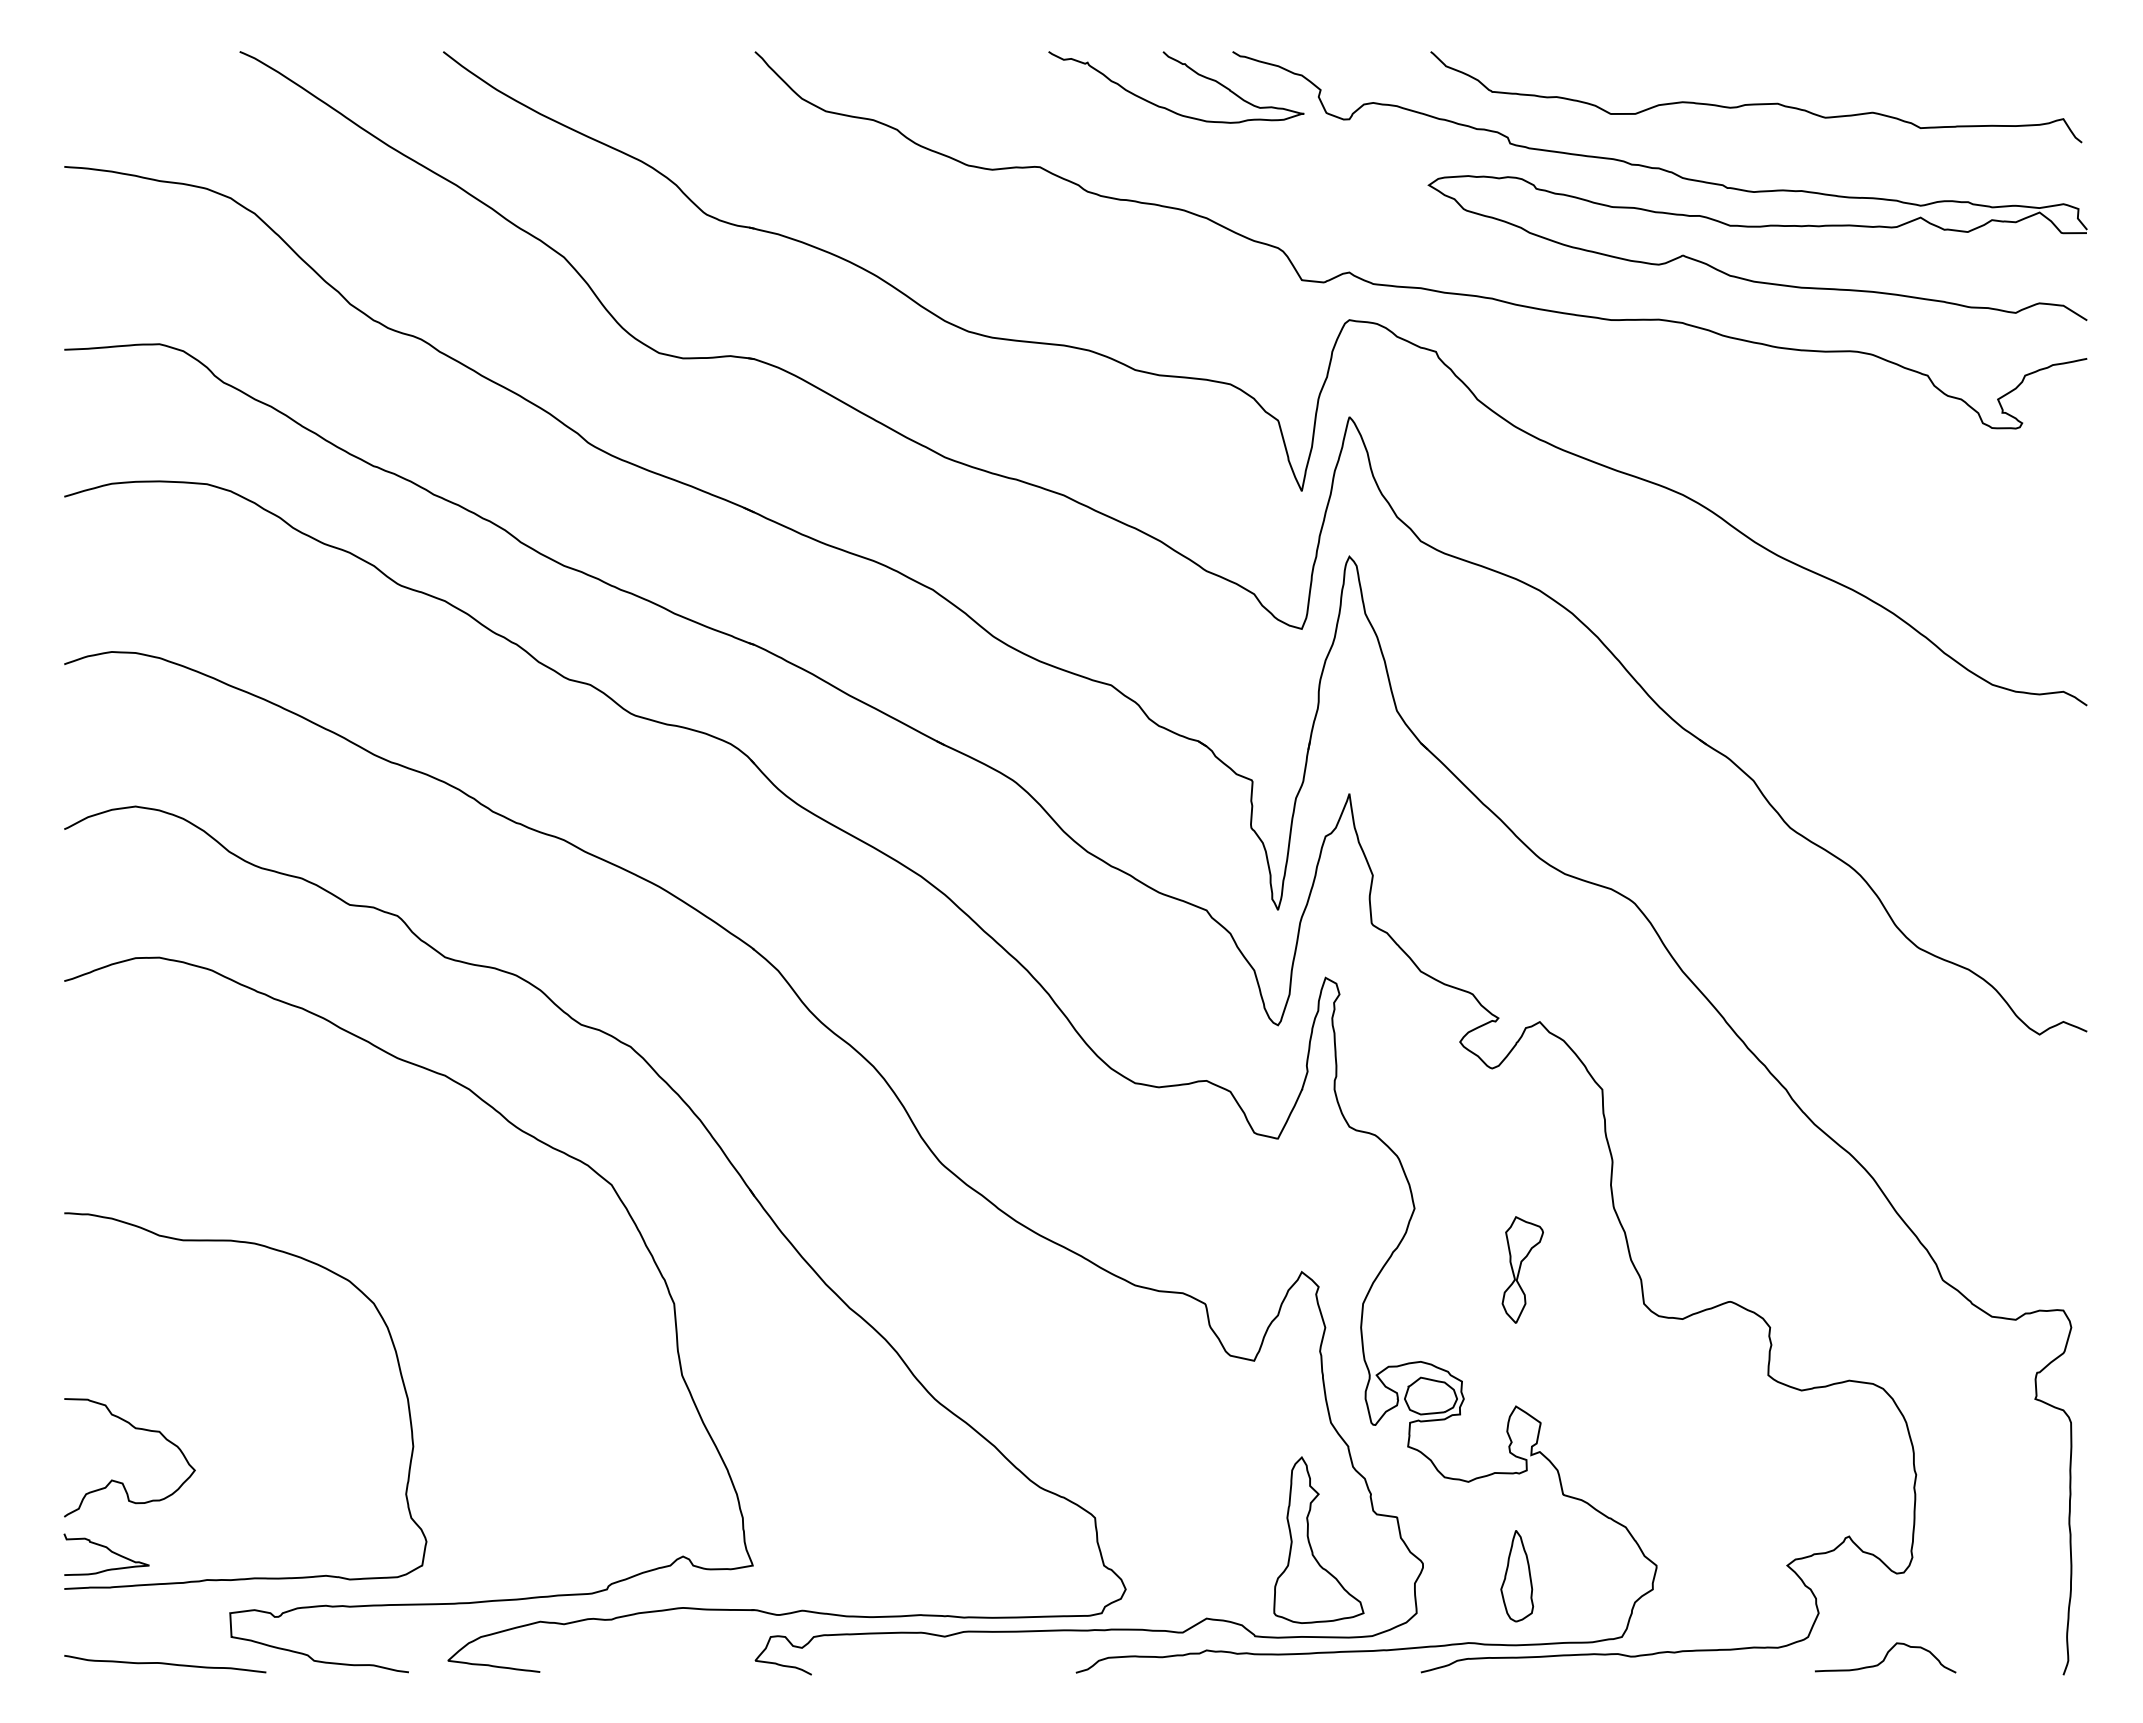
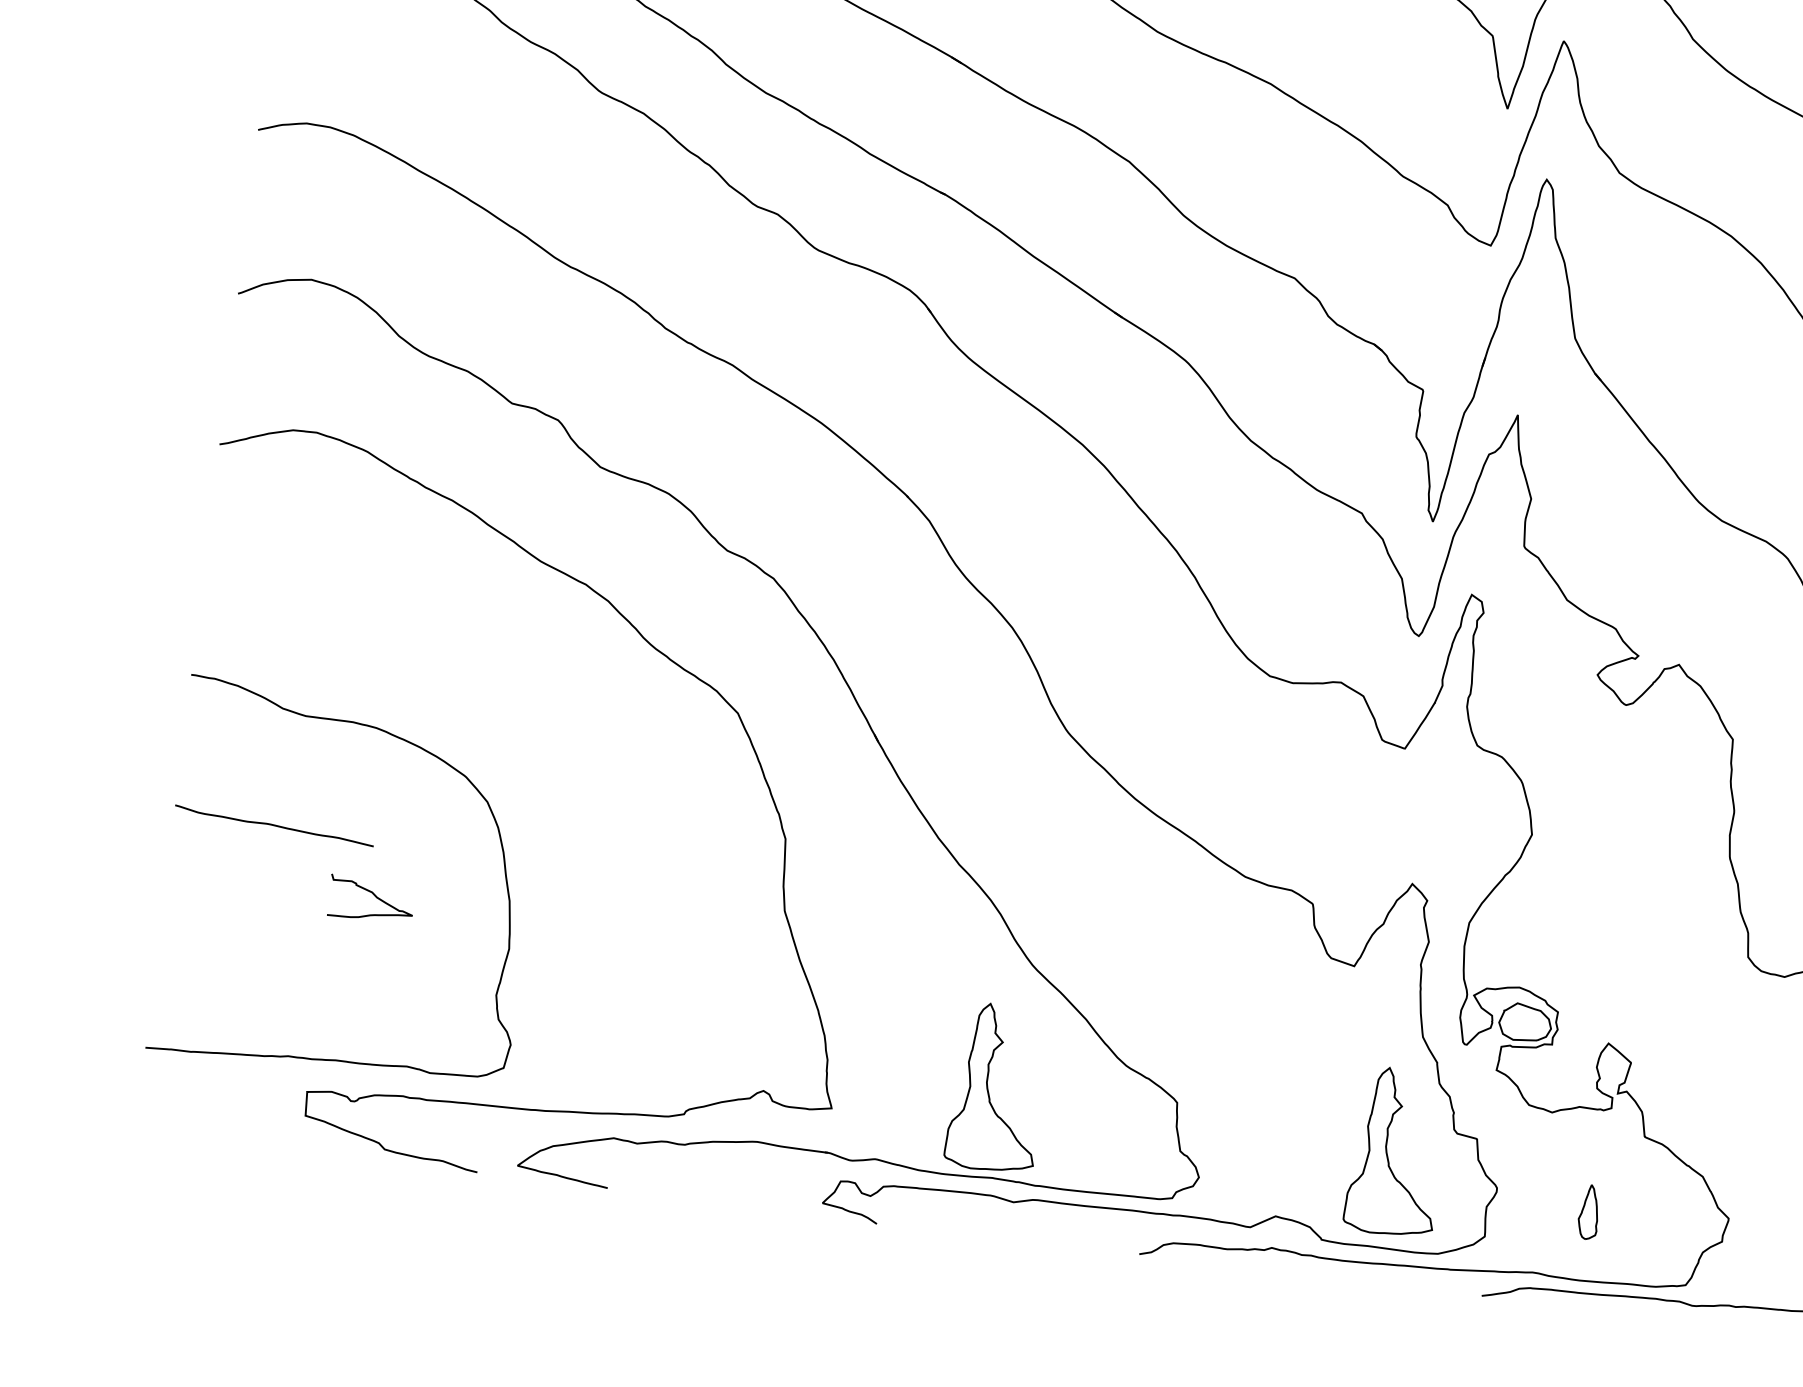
part: (1522, 1269) -> (1631, 908), removed
curve: (122, 1482) -> (216, 949), removed
part: (906, 1527) -> (988, 1089), added
curve: (108, 1550) -> (373, 895), moved
part: (1517, 1576) -> (1589, 1212), size x0.6
curve: (165, 1664) -> (274, 826), moved

